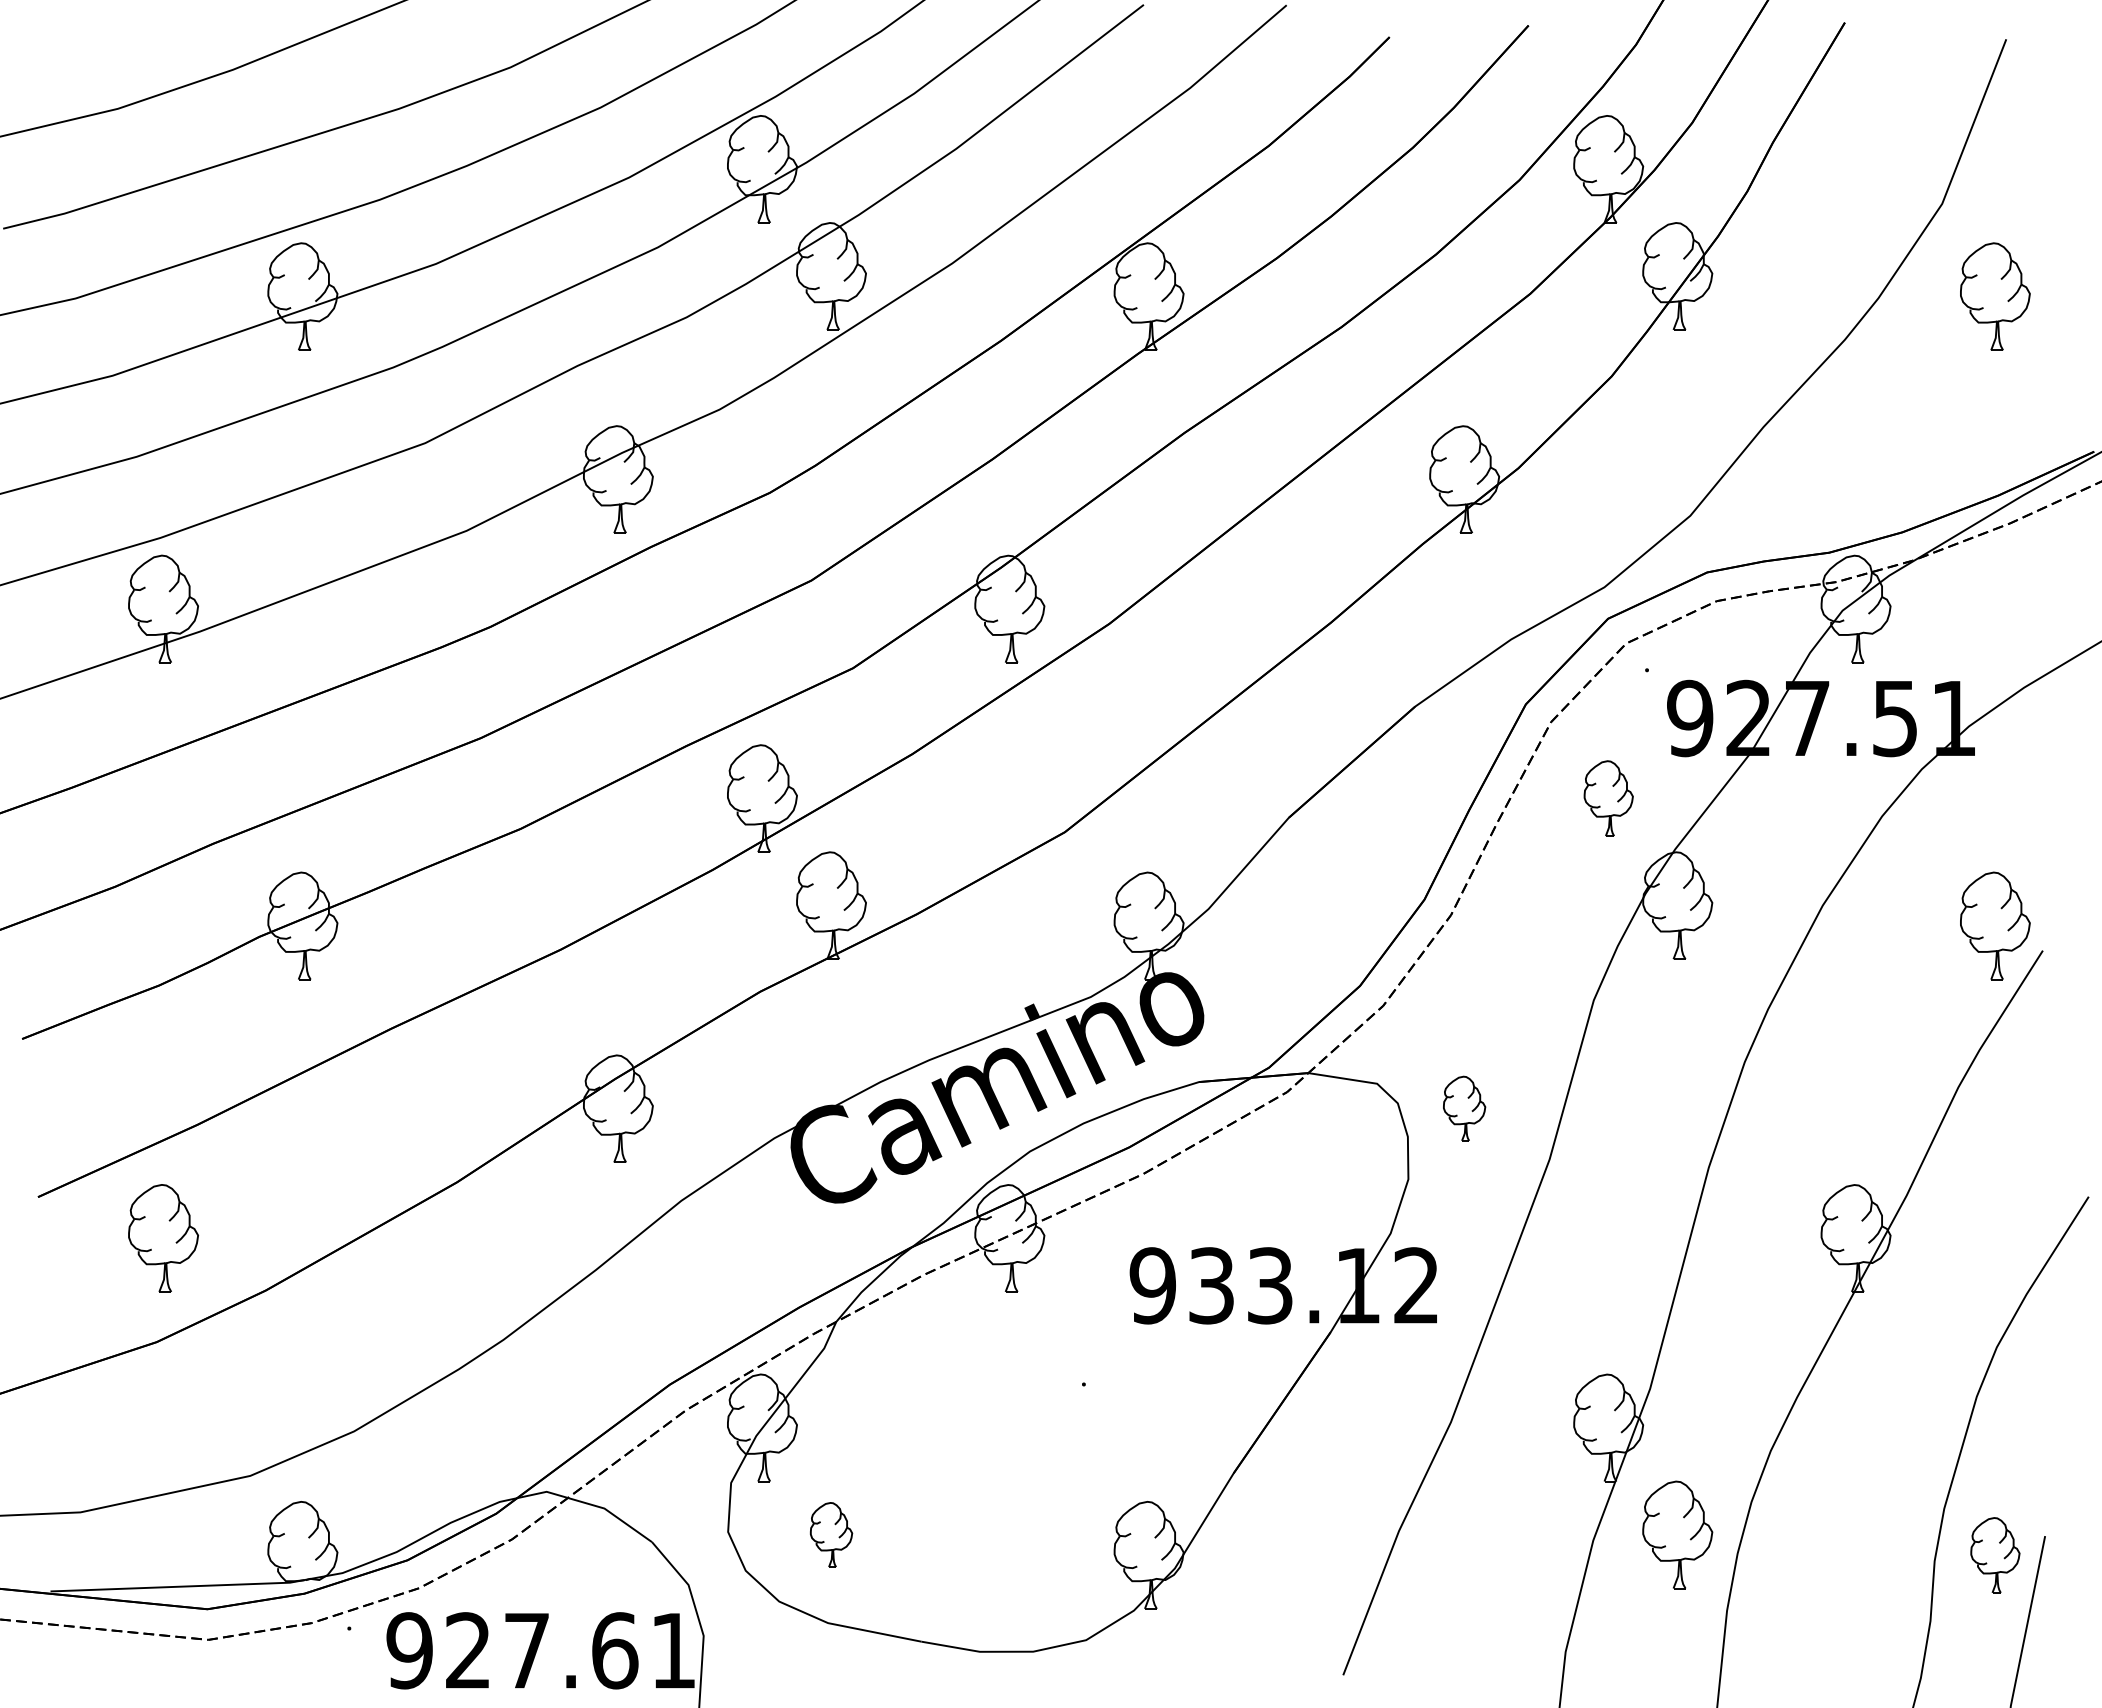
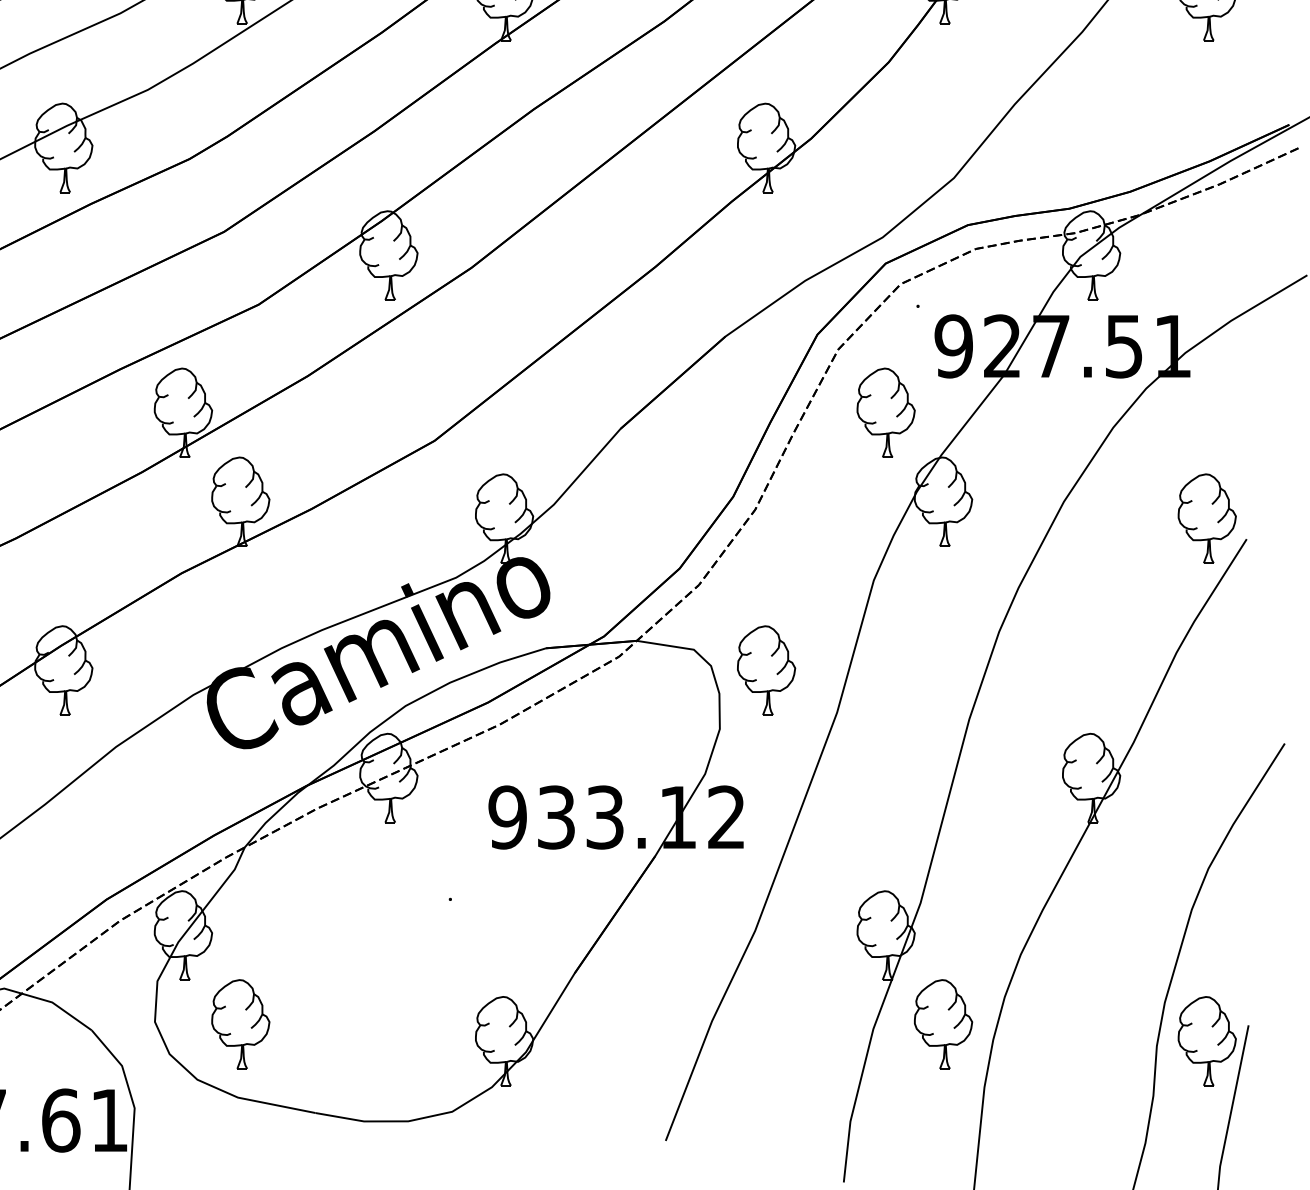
part: (1608, 798) -> (886, 412), size x1.43
part: (1464, 1108) -> (766, 670), size x1.67
part: (831, 1534) -> (240, 1024), size x1.67
part: (1995, 1555) -> (1207, 1041), size x1.43

